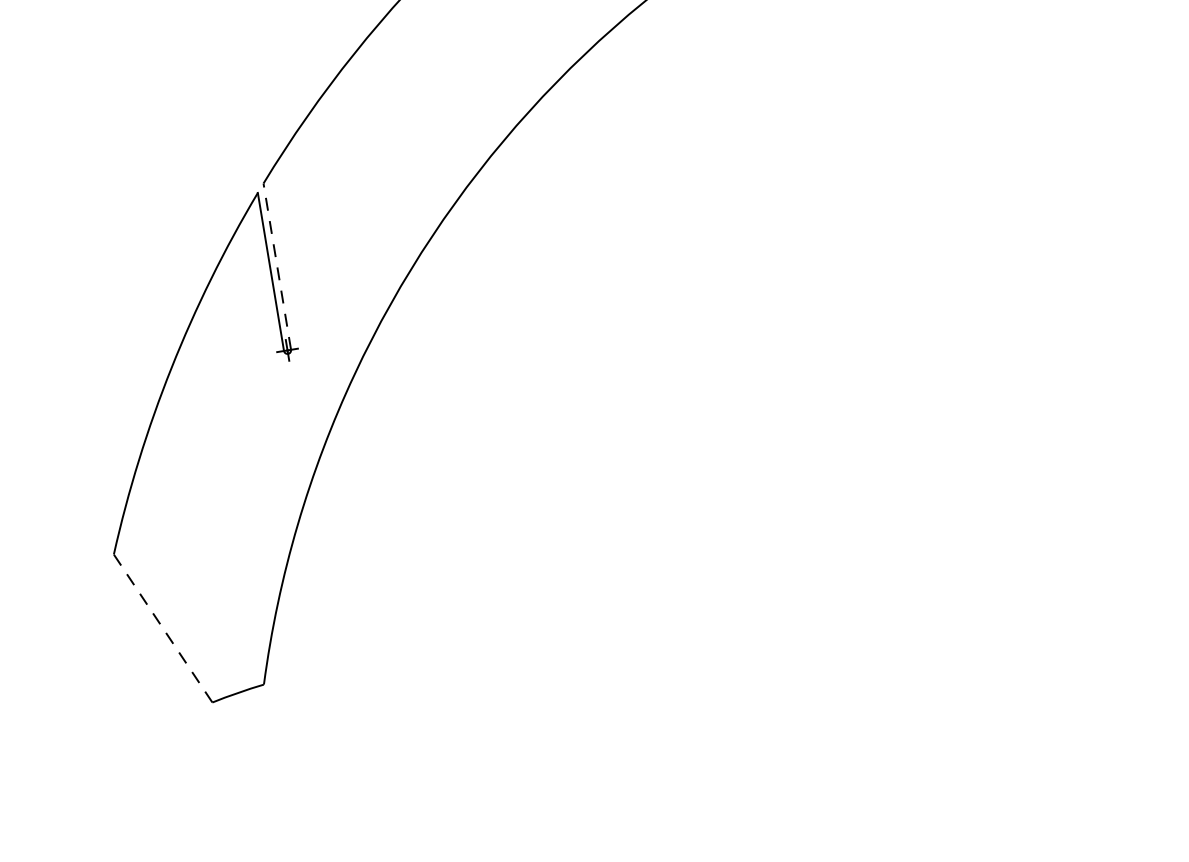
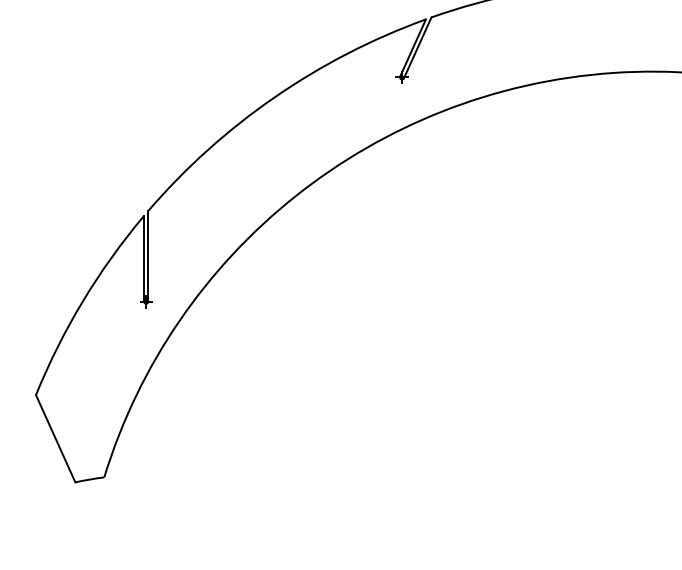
line: (277, 266) -> (148, 256), dashed -> solid
line: (162, 628) -> (55, 438), dashed -> solid

